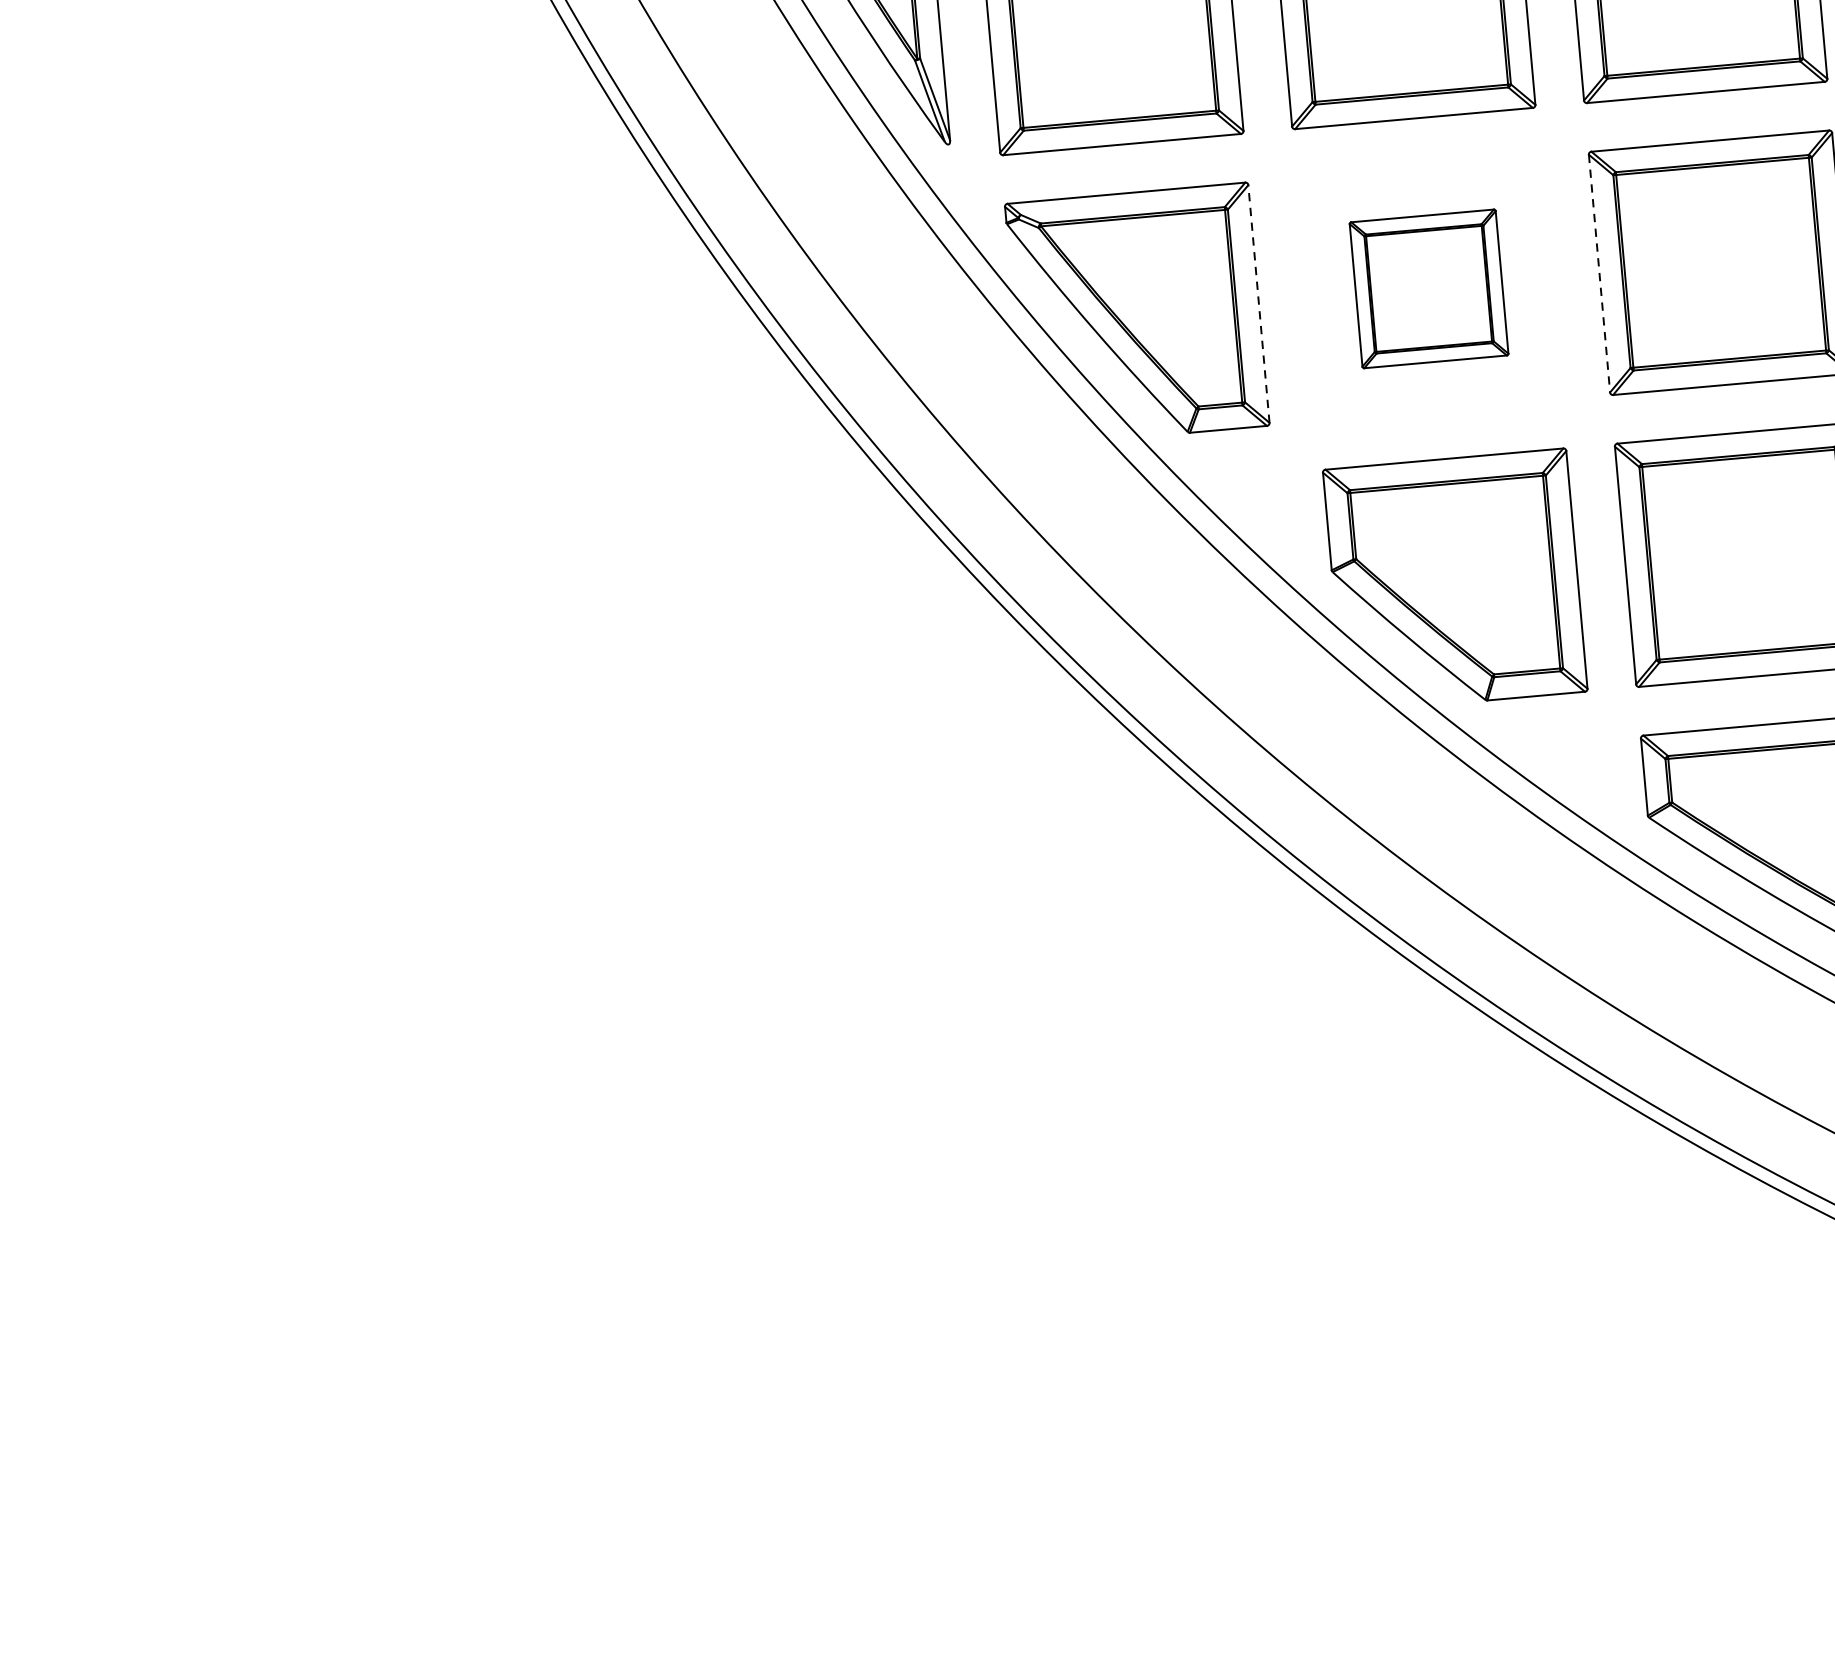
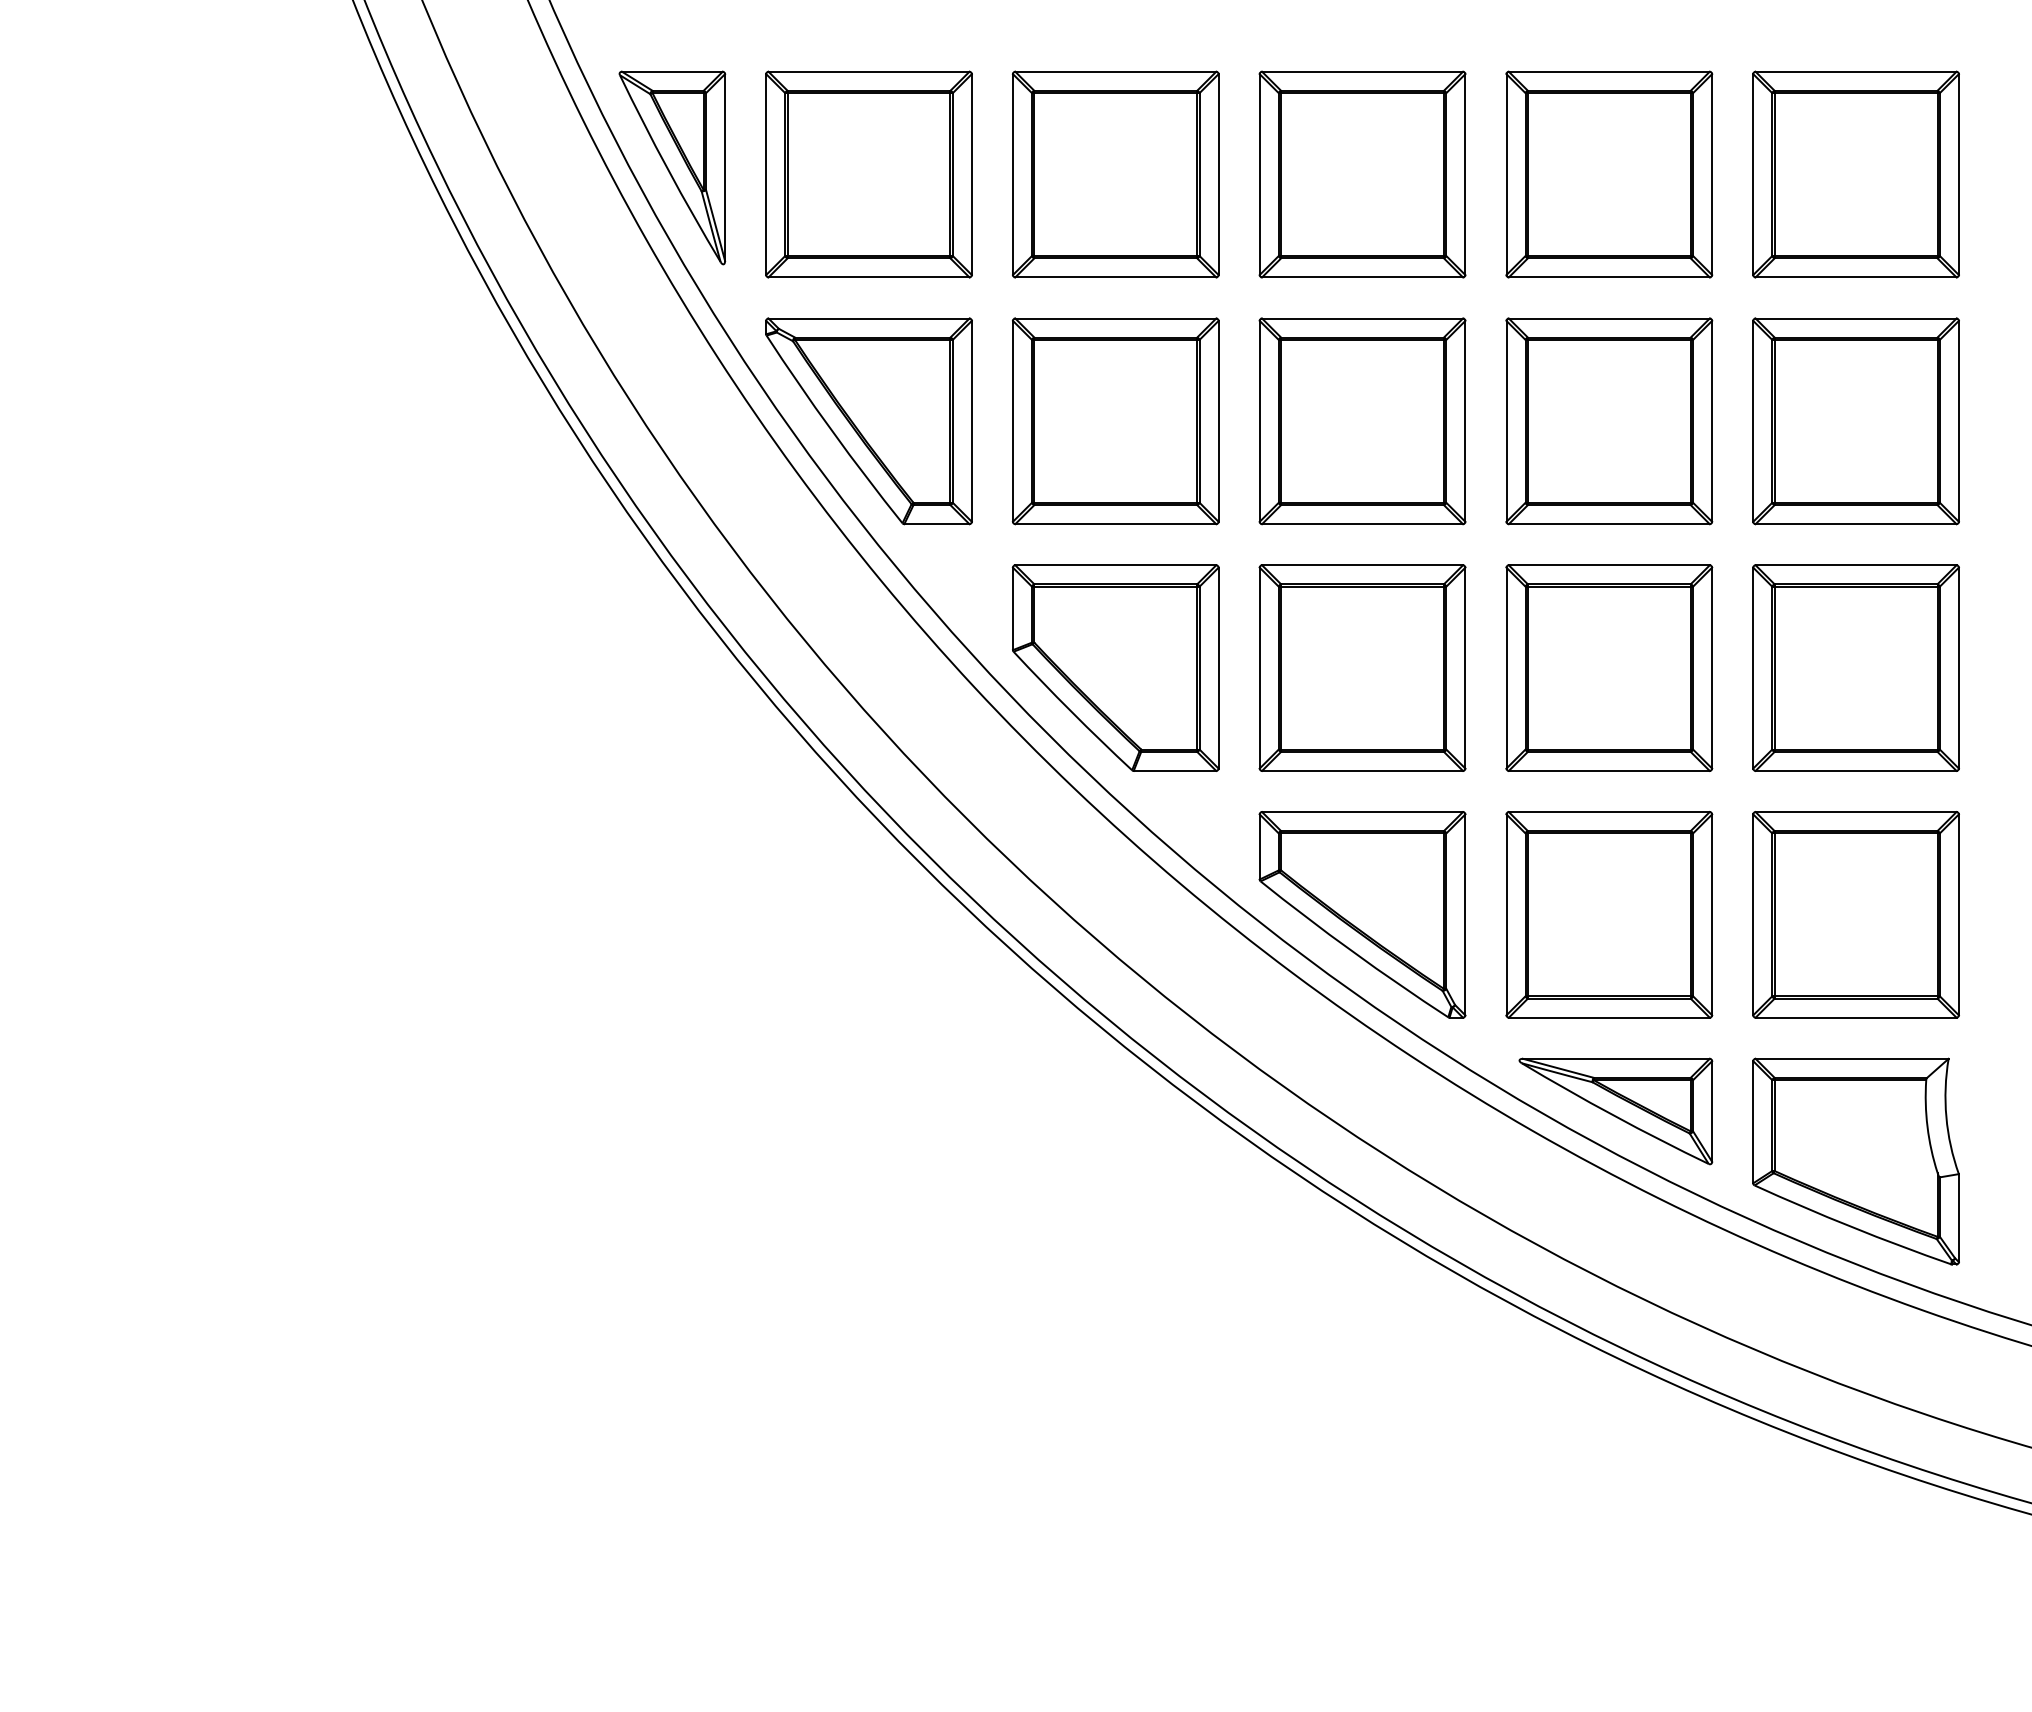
line: (1599, 273) -> (1259, 421), dashed -> solid
part: (1428, 289) -> (1115, 421), size x1.67
line: (1258, 303) -> (971, 420), dashed -> solid

